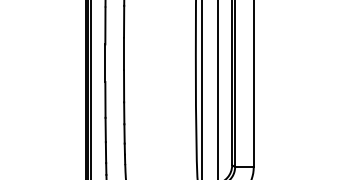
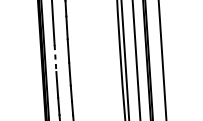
line: (105, 63) -> (55, 58), solid -> dashed

